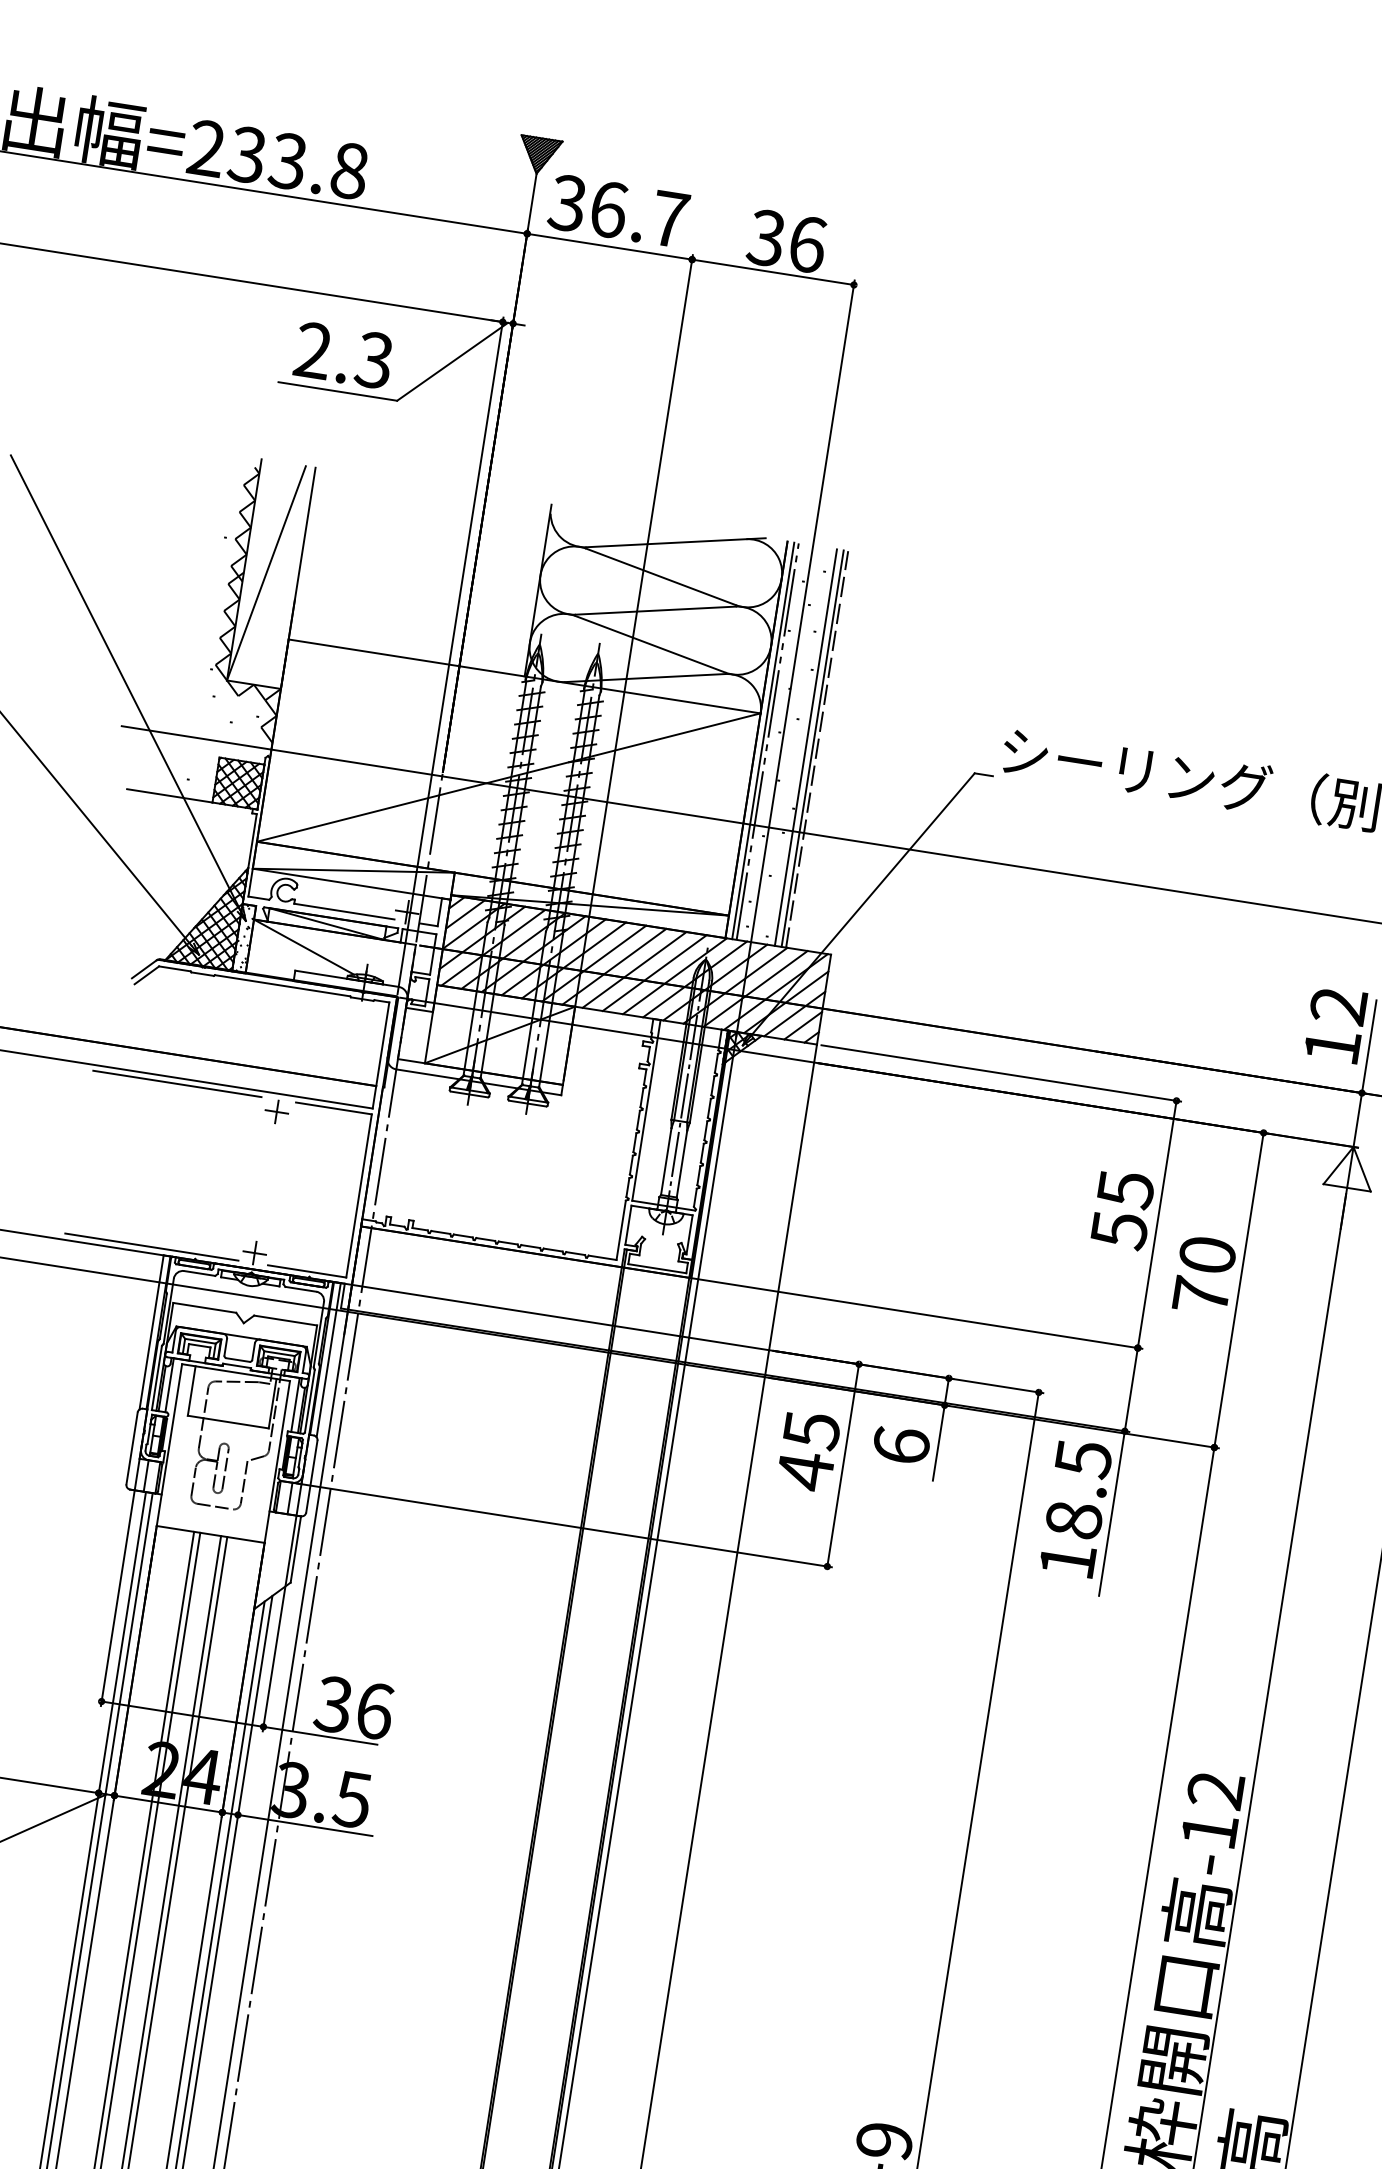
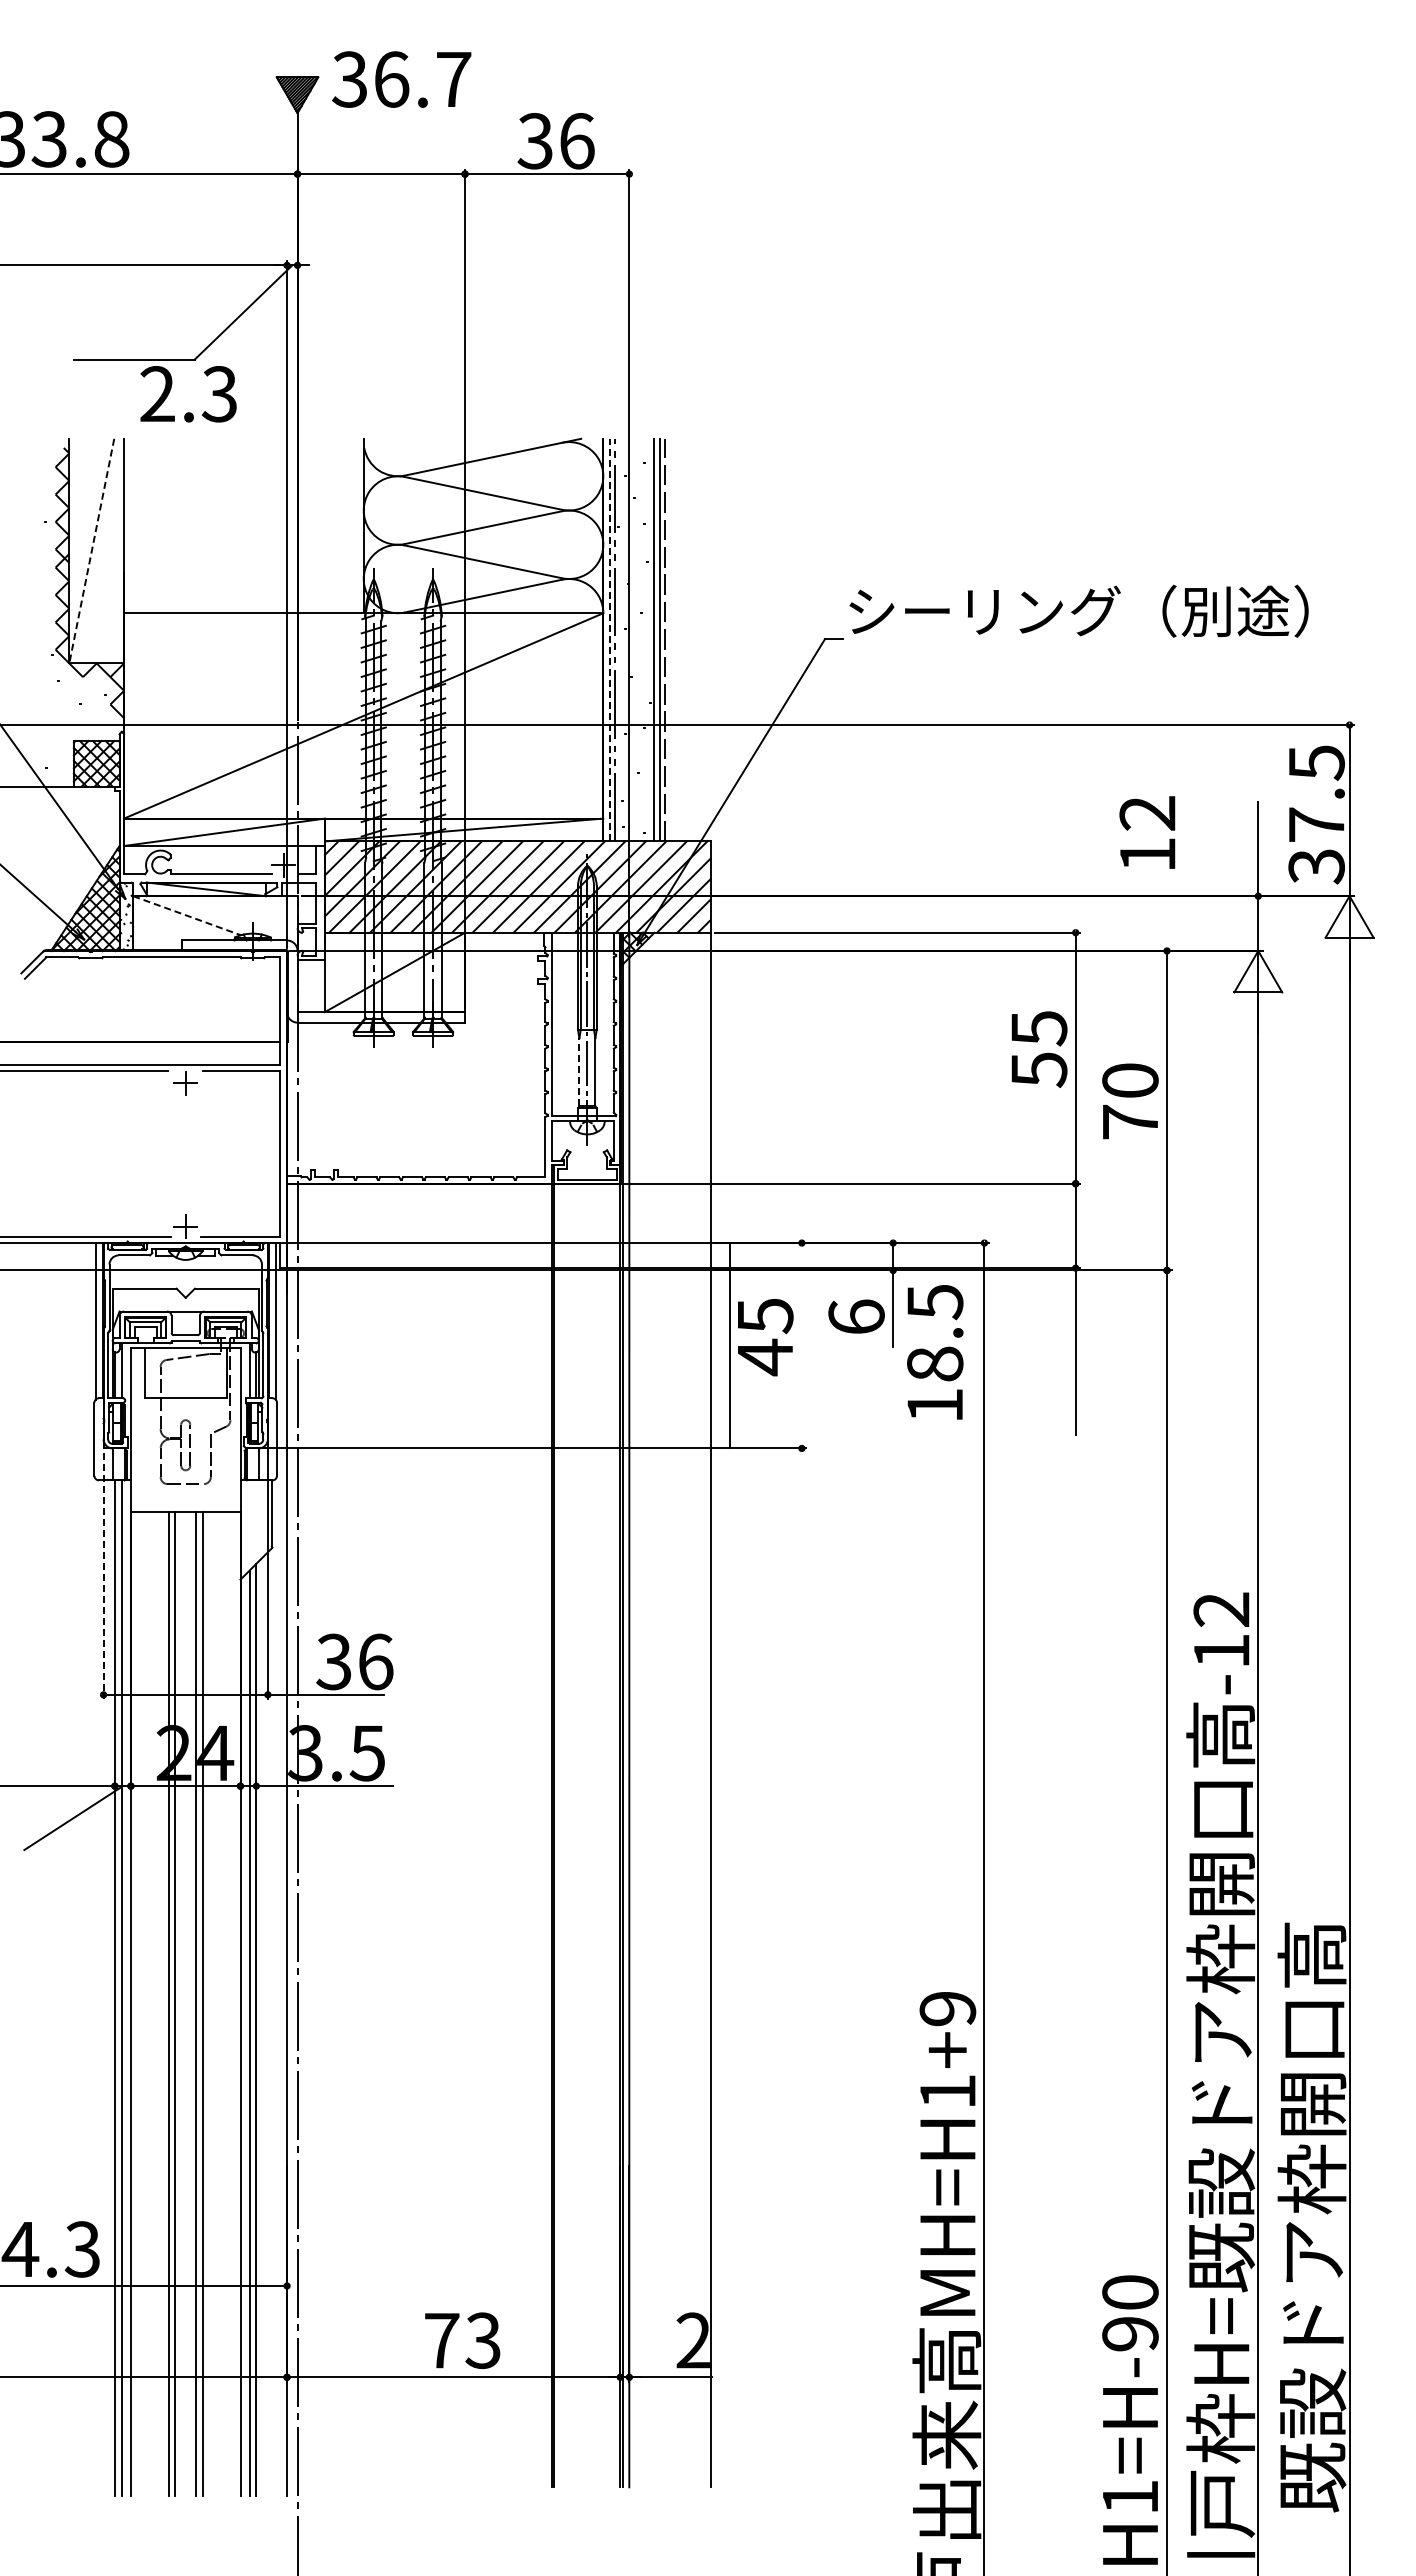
text: (618, 211) -> (401, 79), moved
text: (343, 355) -> (188, 394), moved
line: (266, 573) -> (91, 551), solid -> dashed
line: (763, 740) -> (610, 639), solid -> dashed
line: (304, 946) -> (187, 915), solid -> dashed
text: (1335, 1024) -> (1147, 832), moved
line: (666, 1162) -> (579, 1072), solid -> dashed
line: (842, 1465) -> (729, 1345), moved
text: (1076, 1508) -> (935, 1352), moved
line: (121, 1574) -> (103, 1565), solid -> dashed

